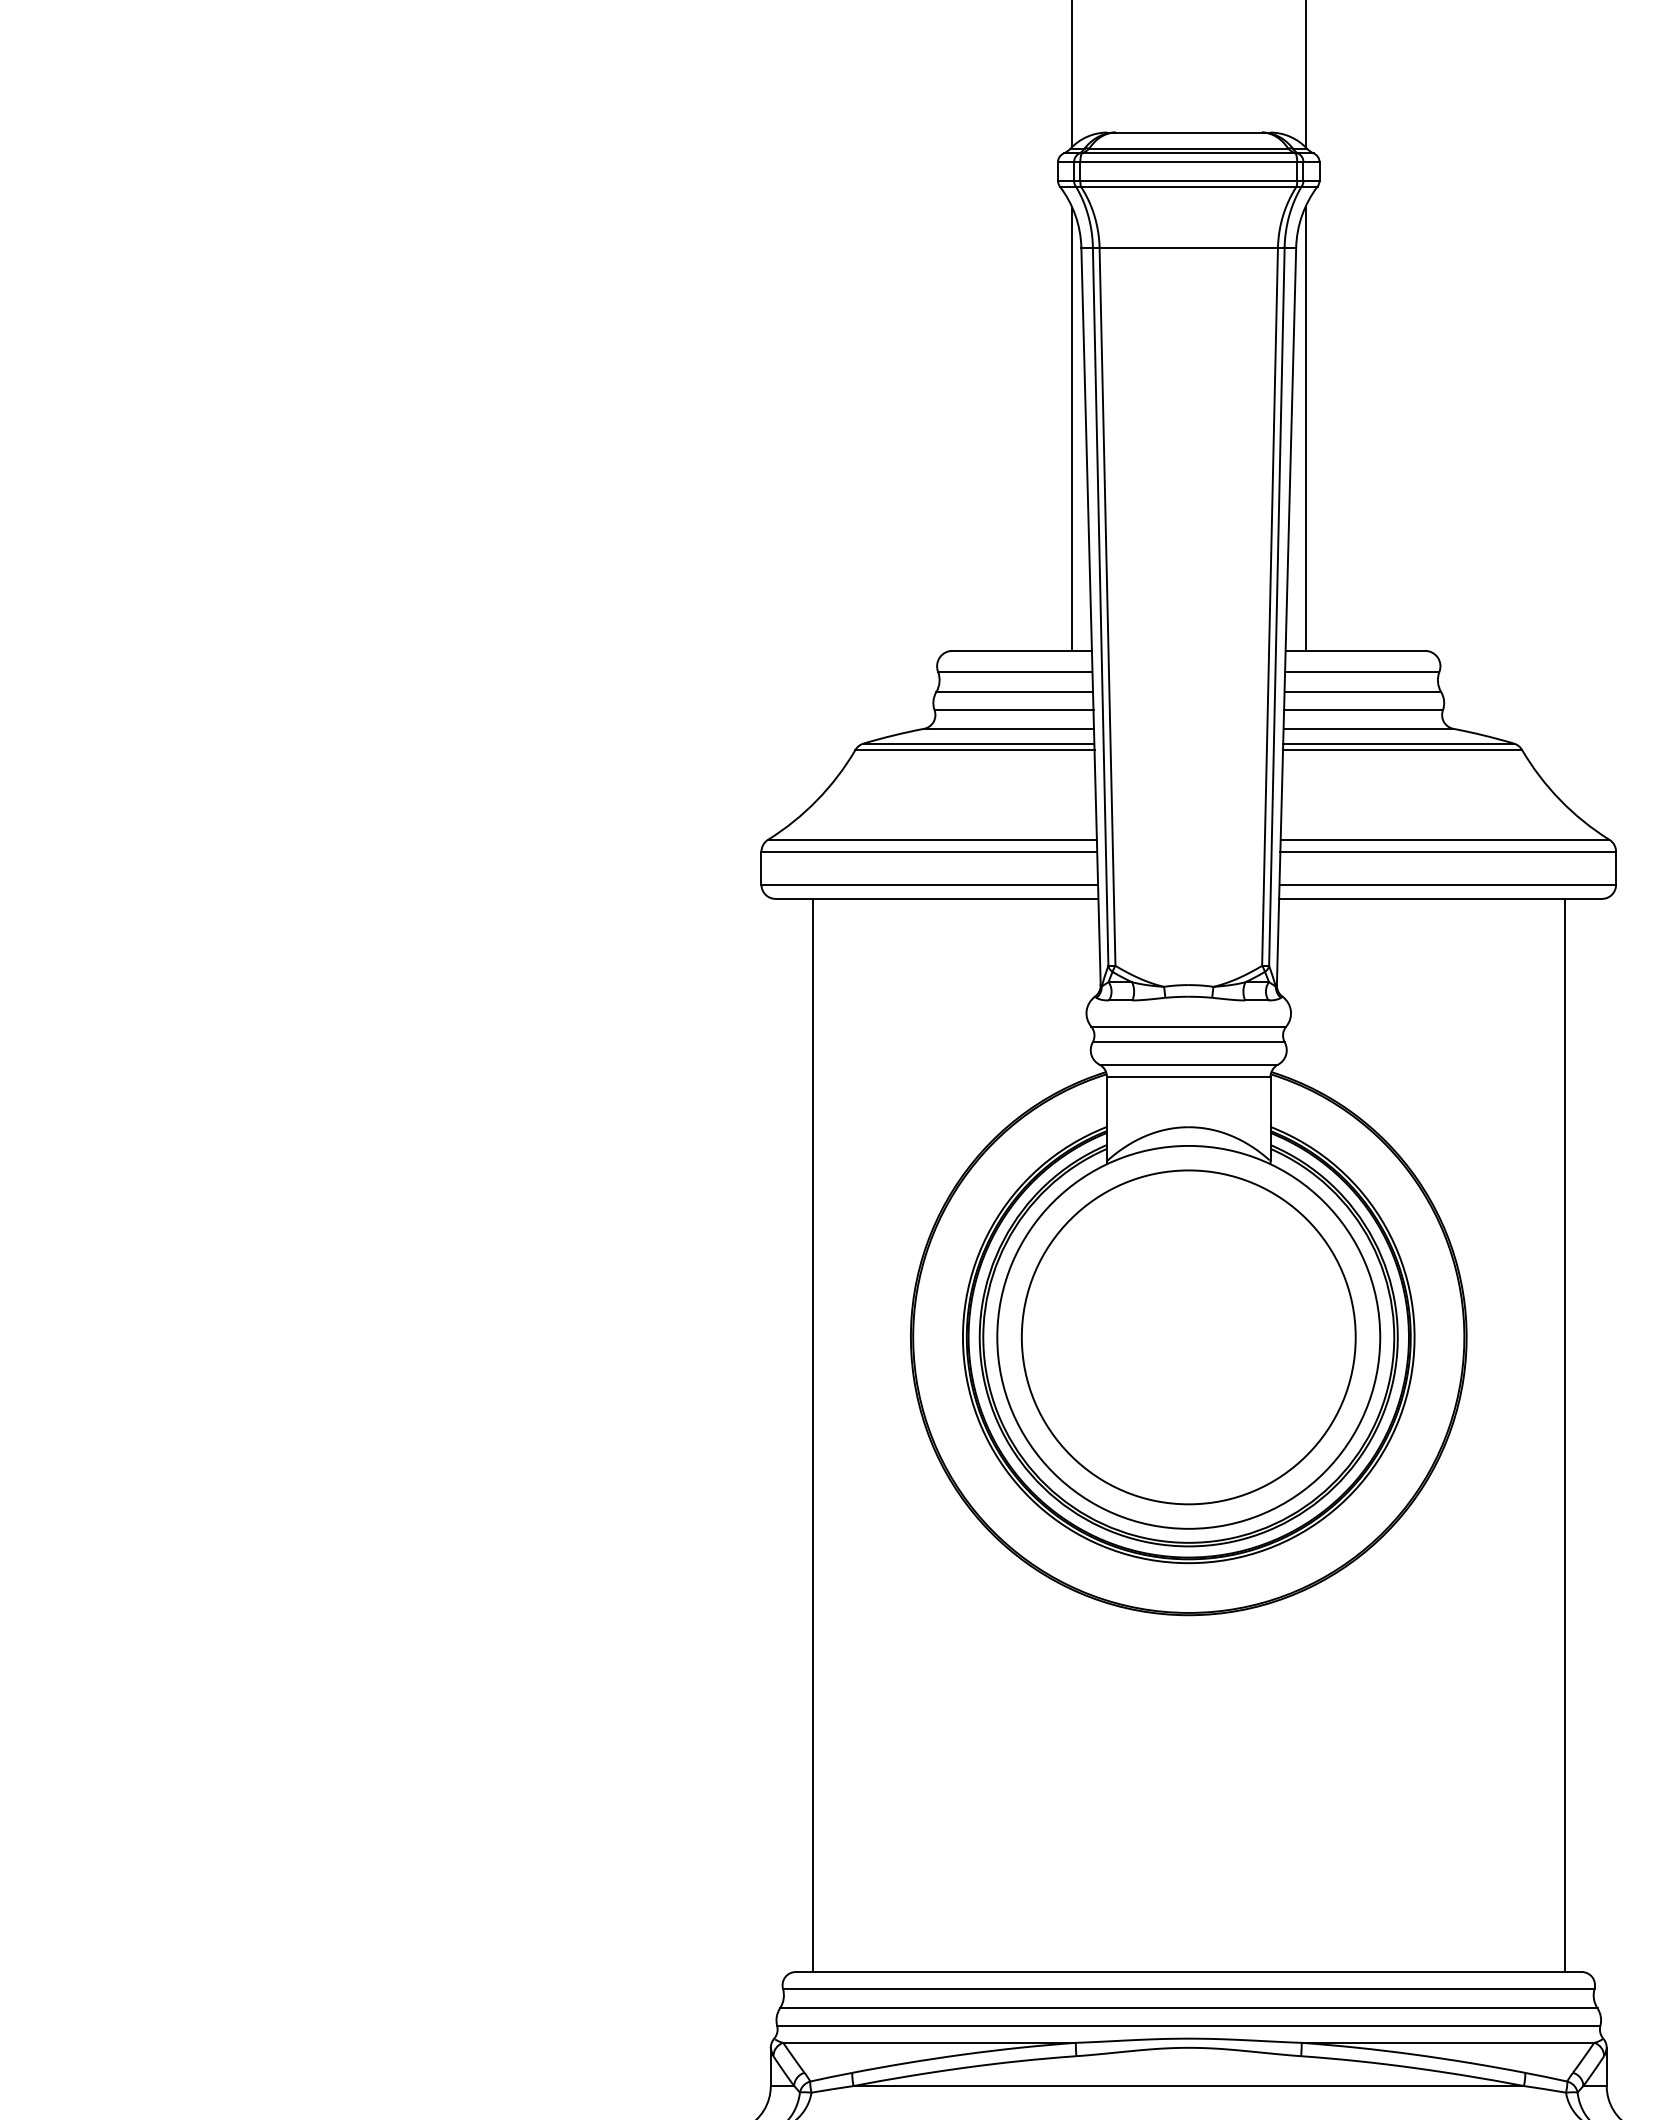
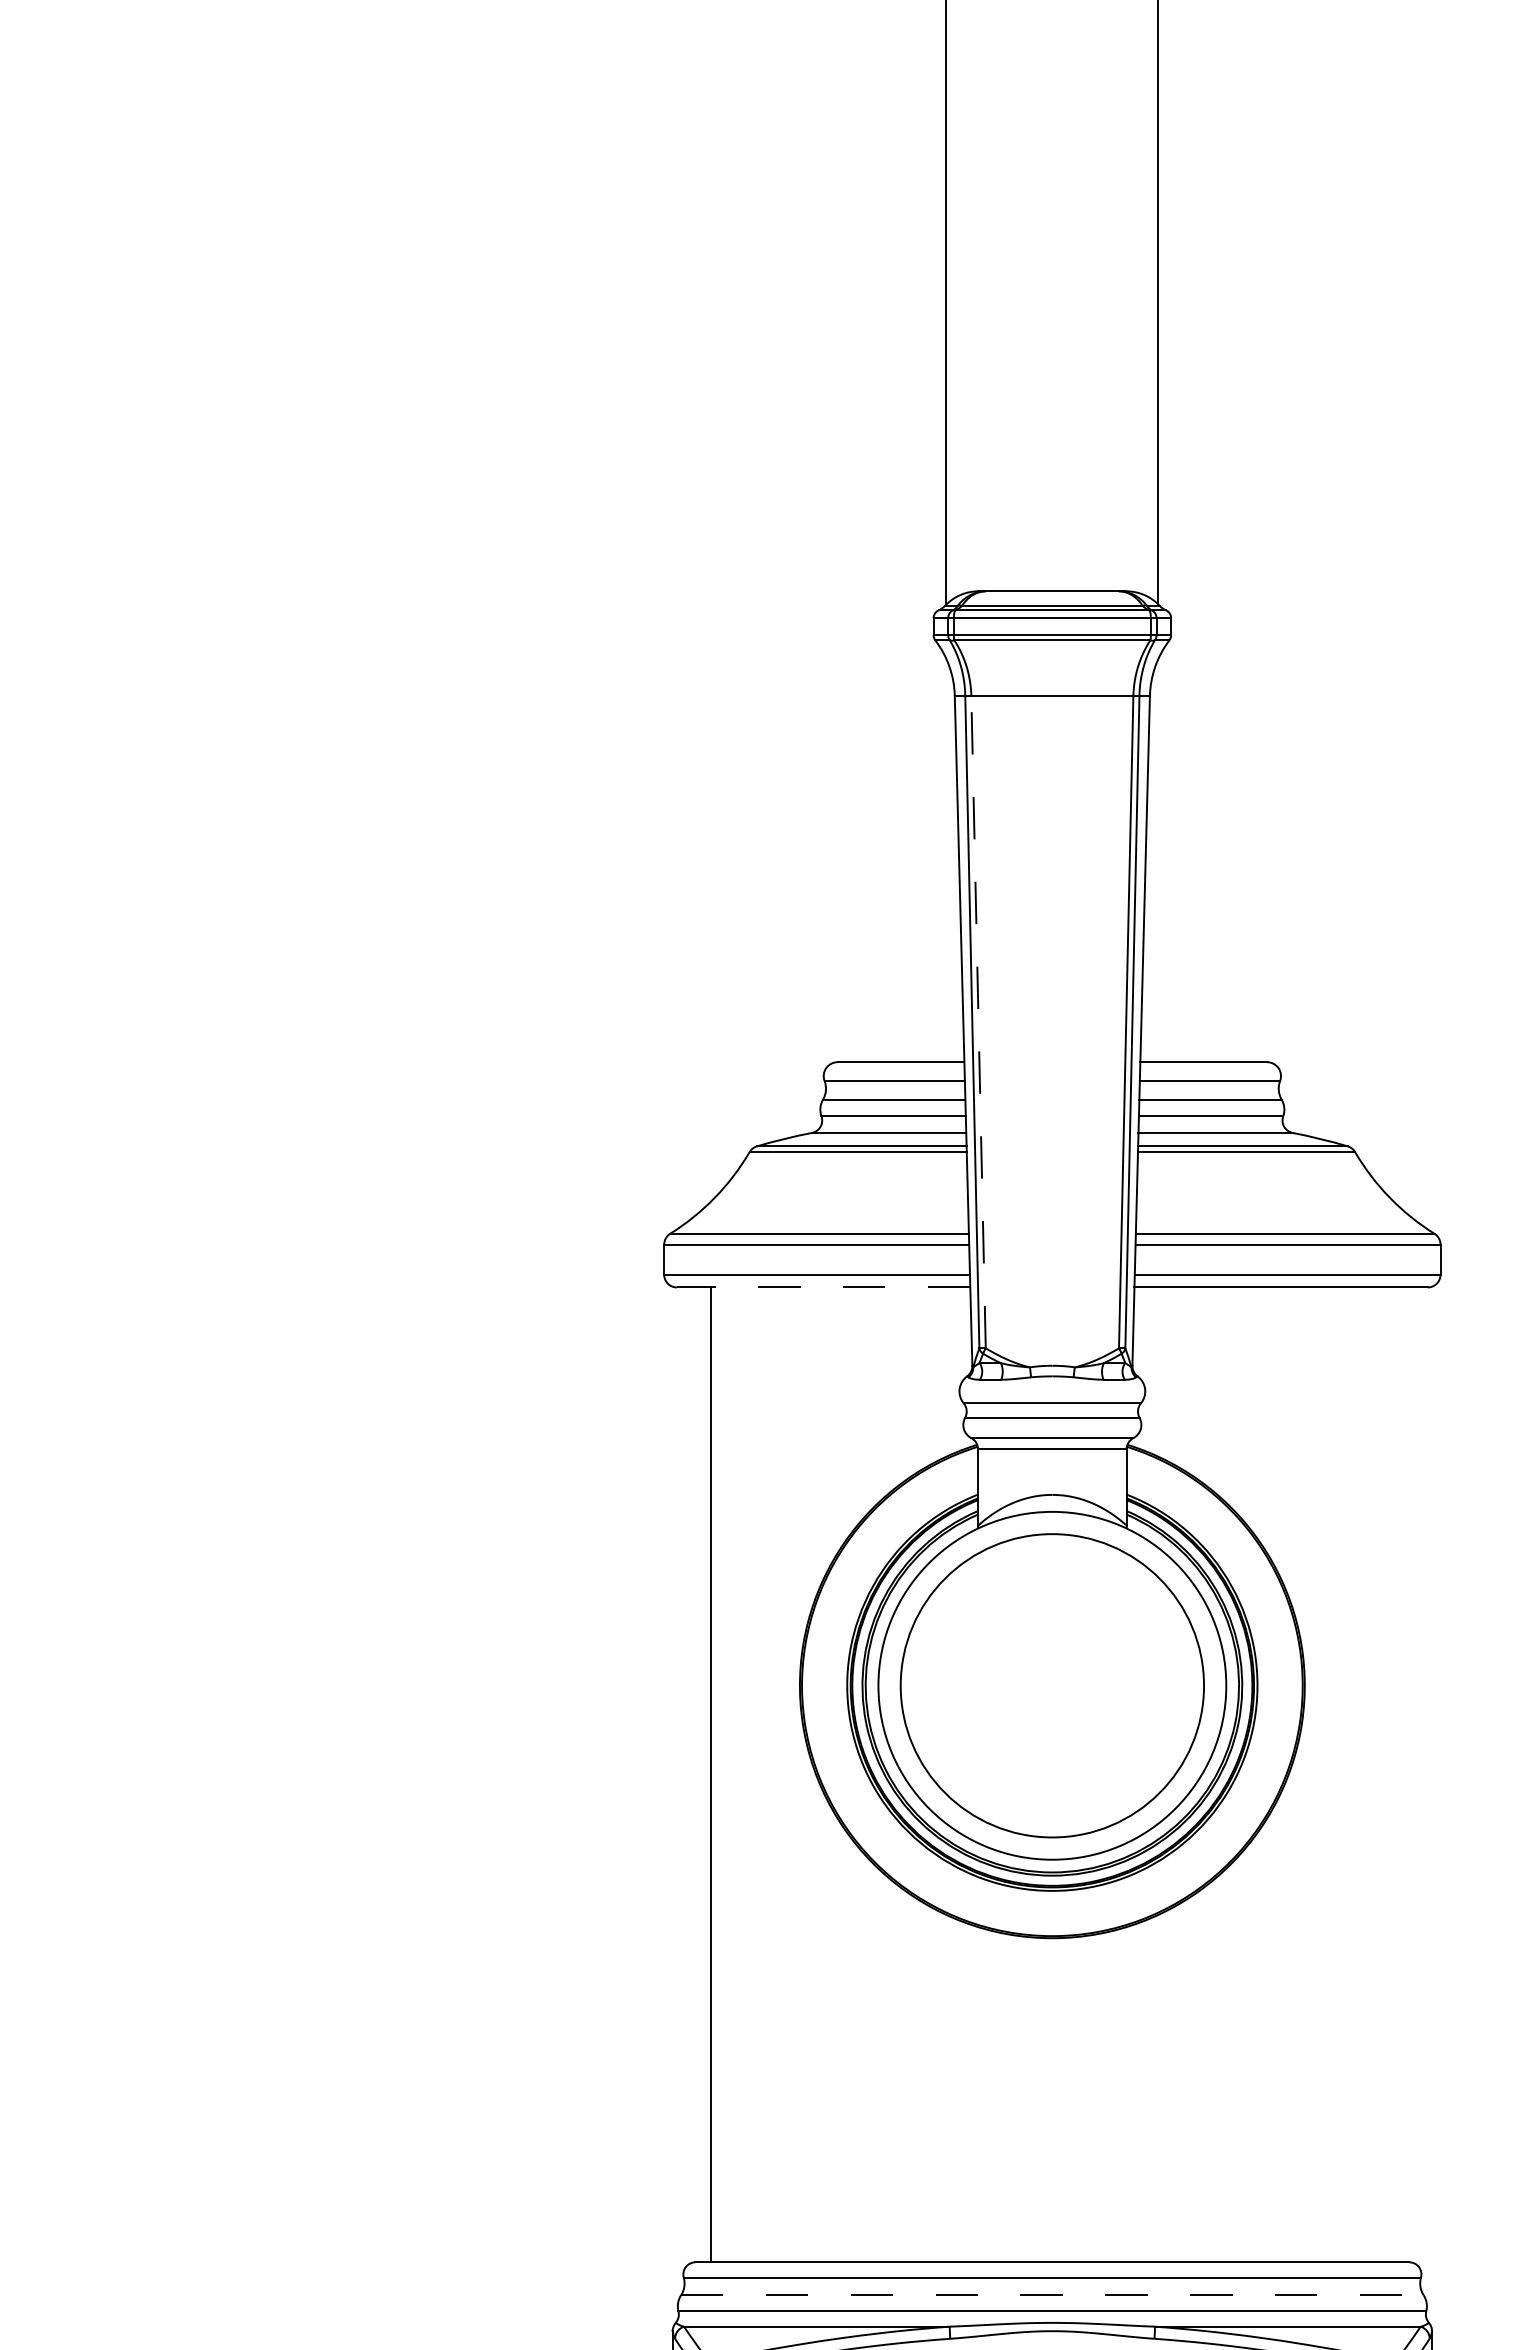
line: (1072, 428) -> (946, 860), removed
line: (1305, 428) -> (1158, 860), removed
line: (1107, 606) -> (978, 1021), solid -> dashed
line: (936, 898) -> (823, 1287), solid -> dashed
line: (1564, 1435) -> (1393, 1774), removed
line: (1188, 2008) -> (1052, 2295), solid -> dashed

